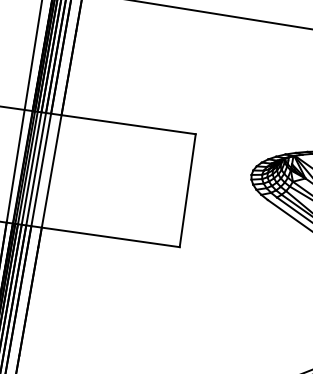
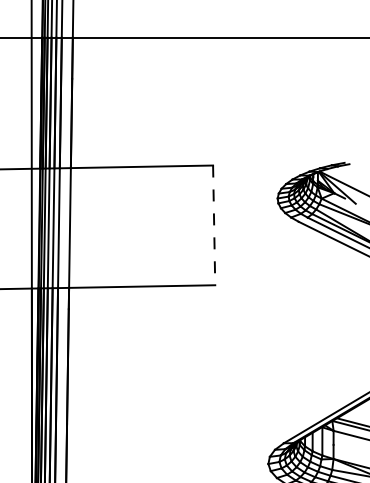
line: (188, 190) -> (214, 225), solid -> dashed

